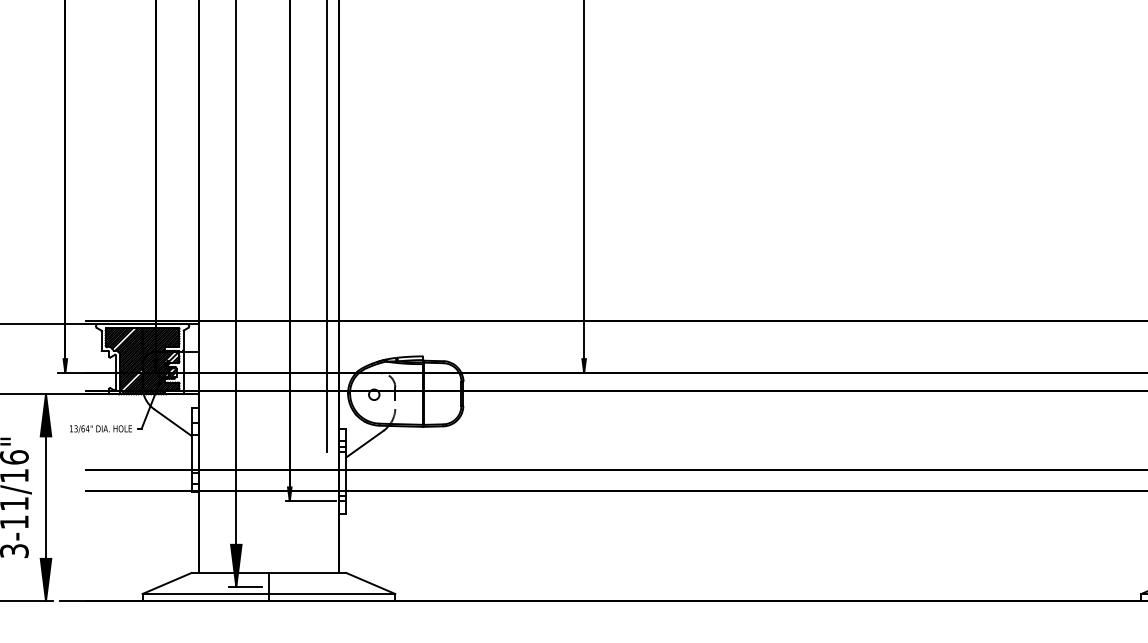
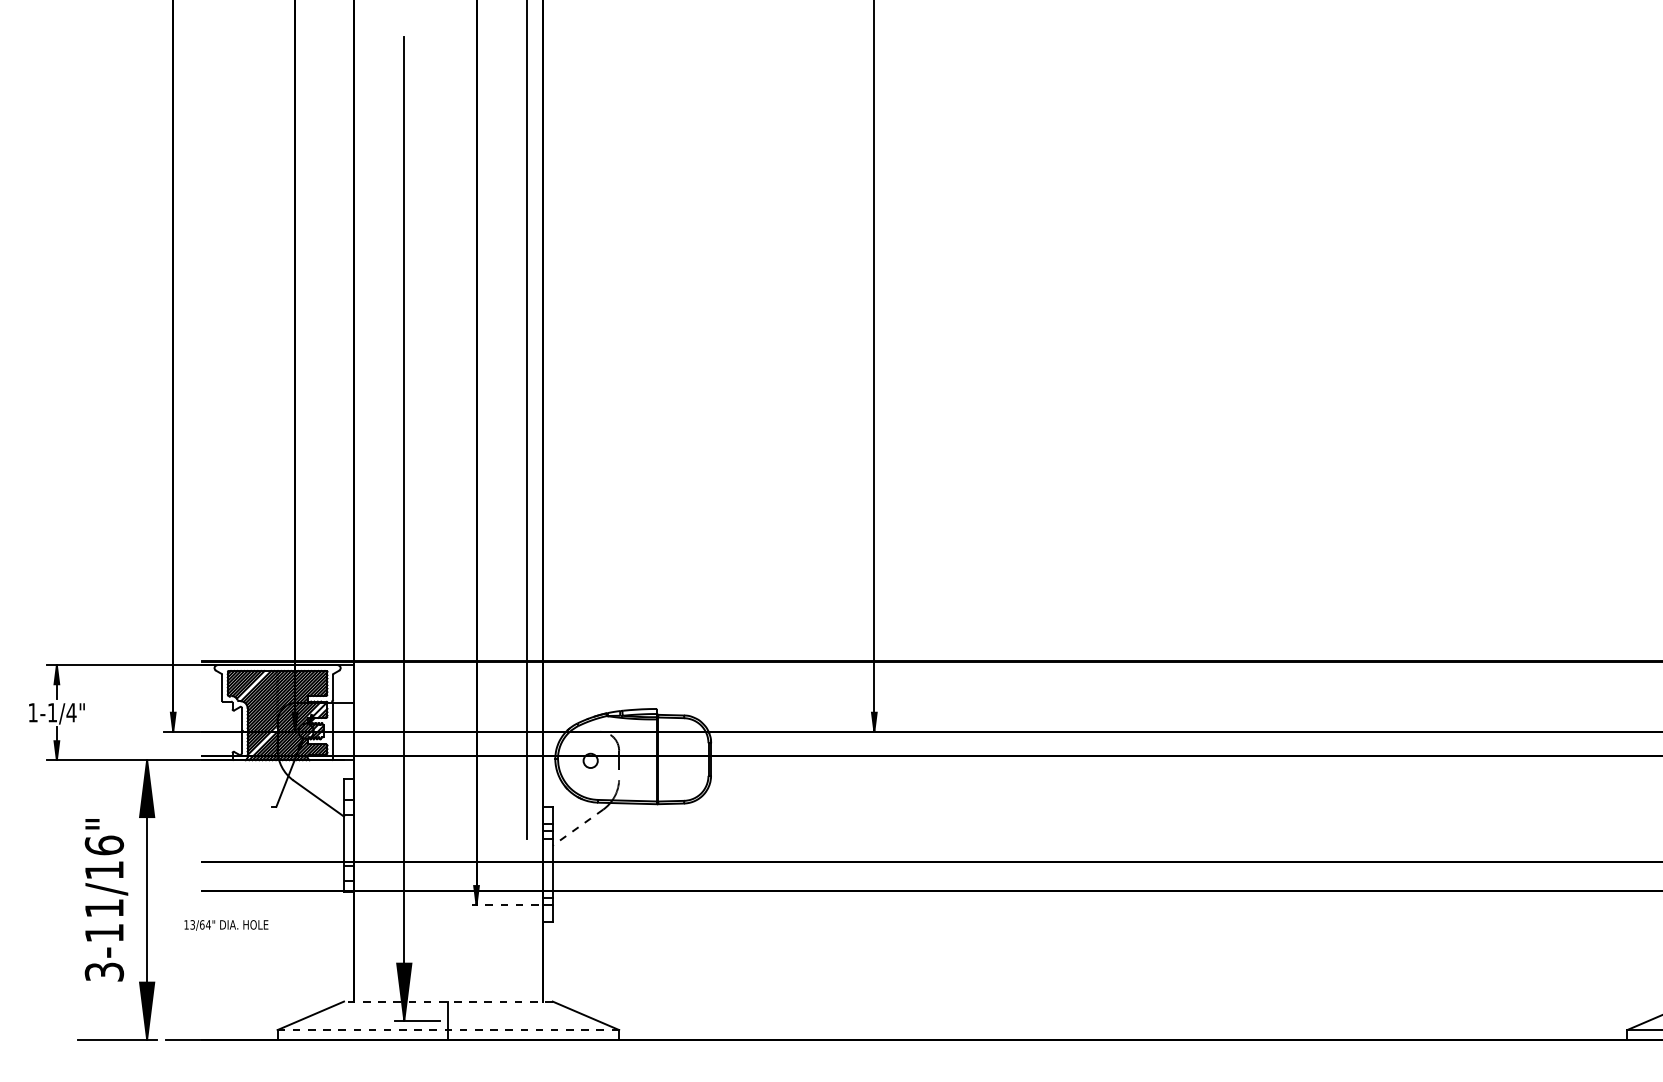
text: (101, 429) -> (226, 925), moved
line: (364, 444) -> (577, 827), solid -> dashed
line: (310, 501) -> (504, 905), solid -> dashed
line: (268, 572) -> (447, 1001), solid -> dashed
line: (269, 594) -> (448, 1030), solid -> dashed

